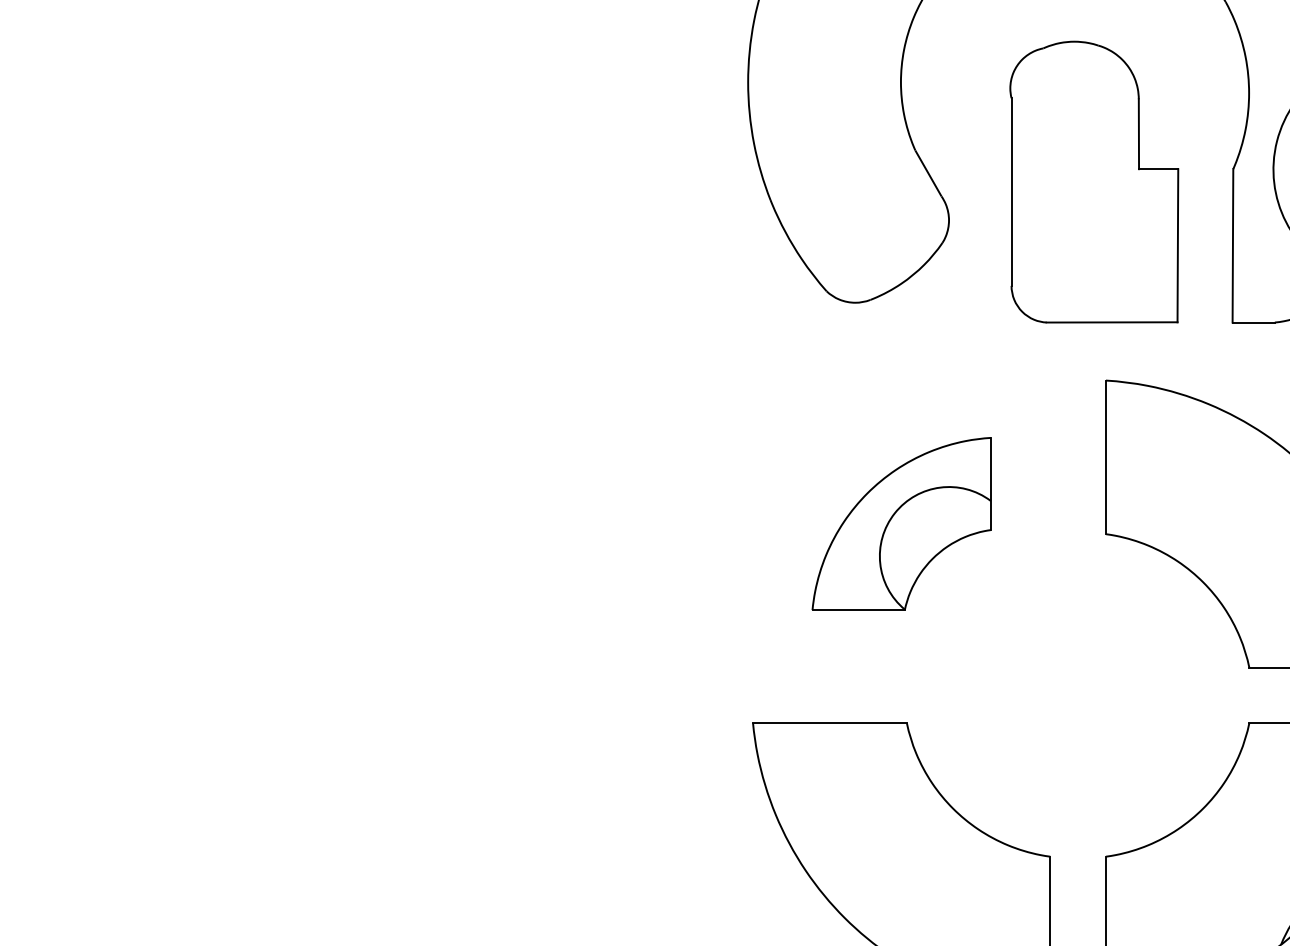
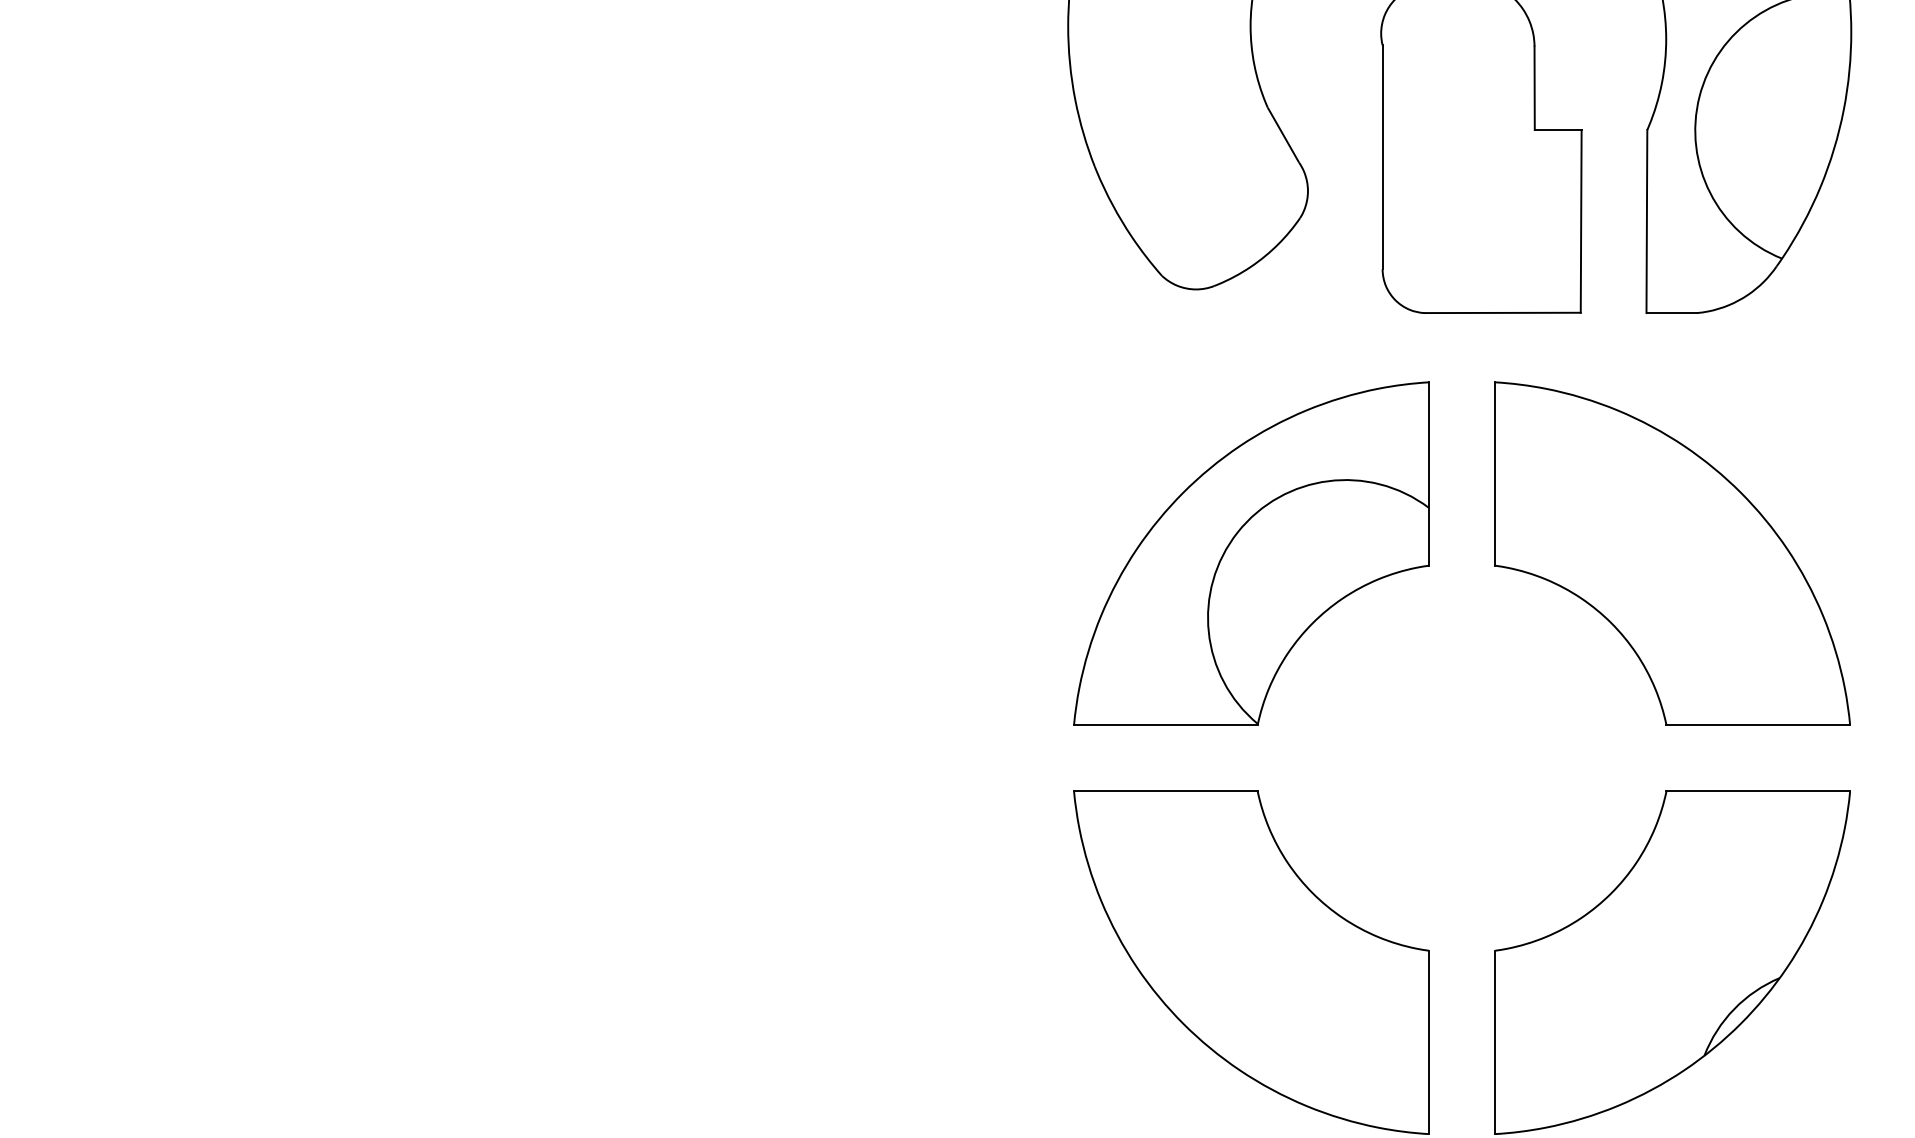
part: (901, 523) -> (1251, 553), size x1.67

